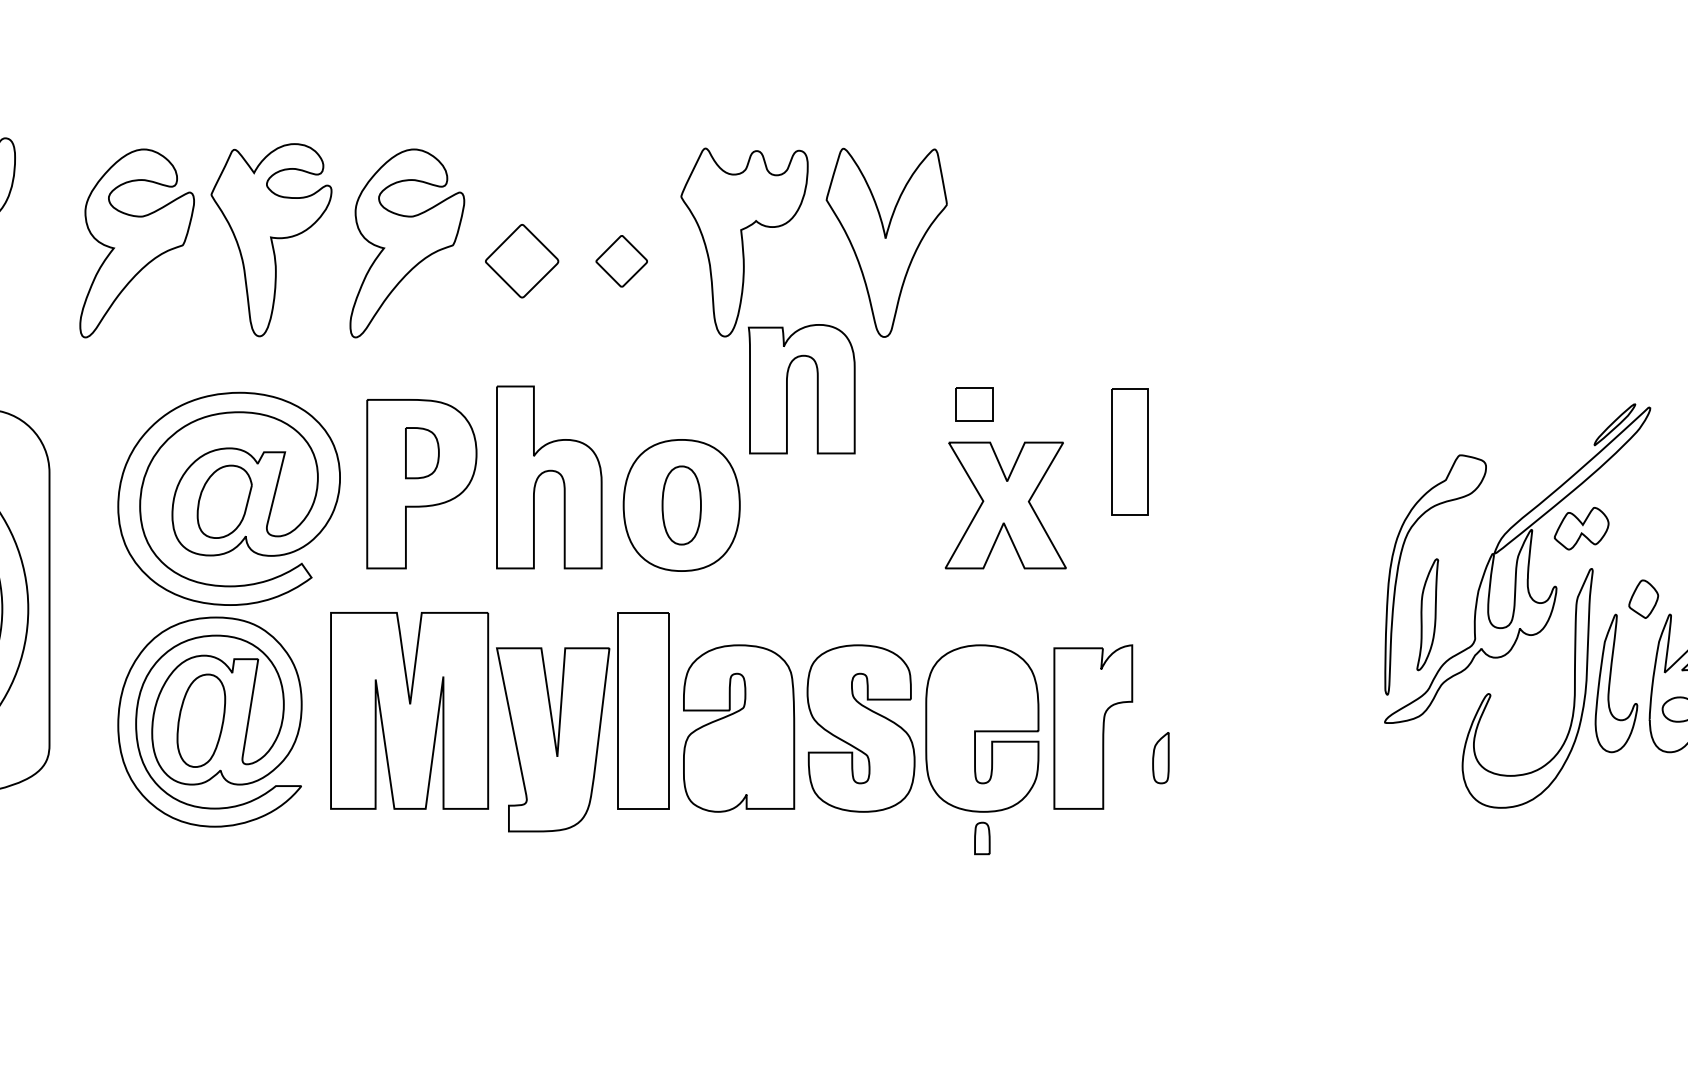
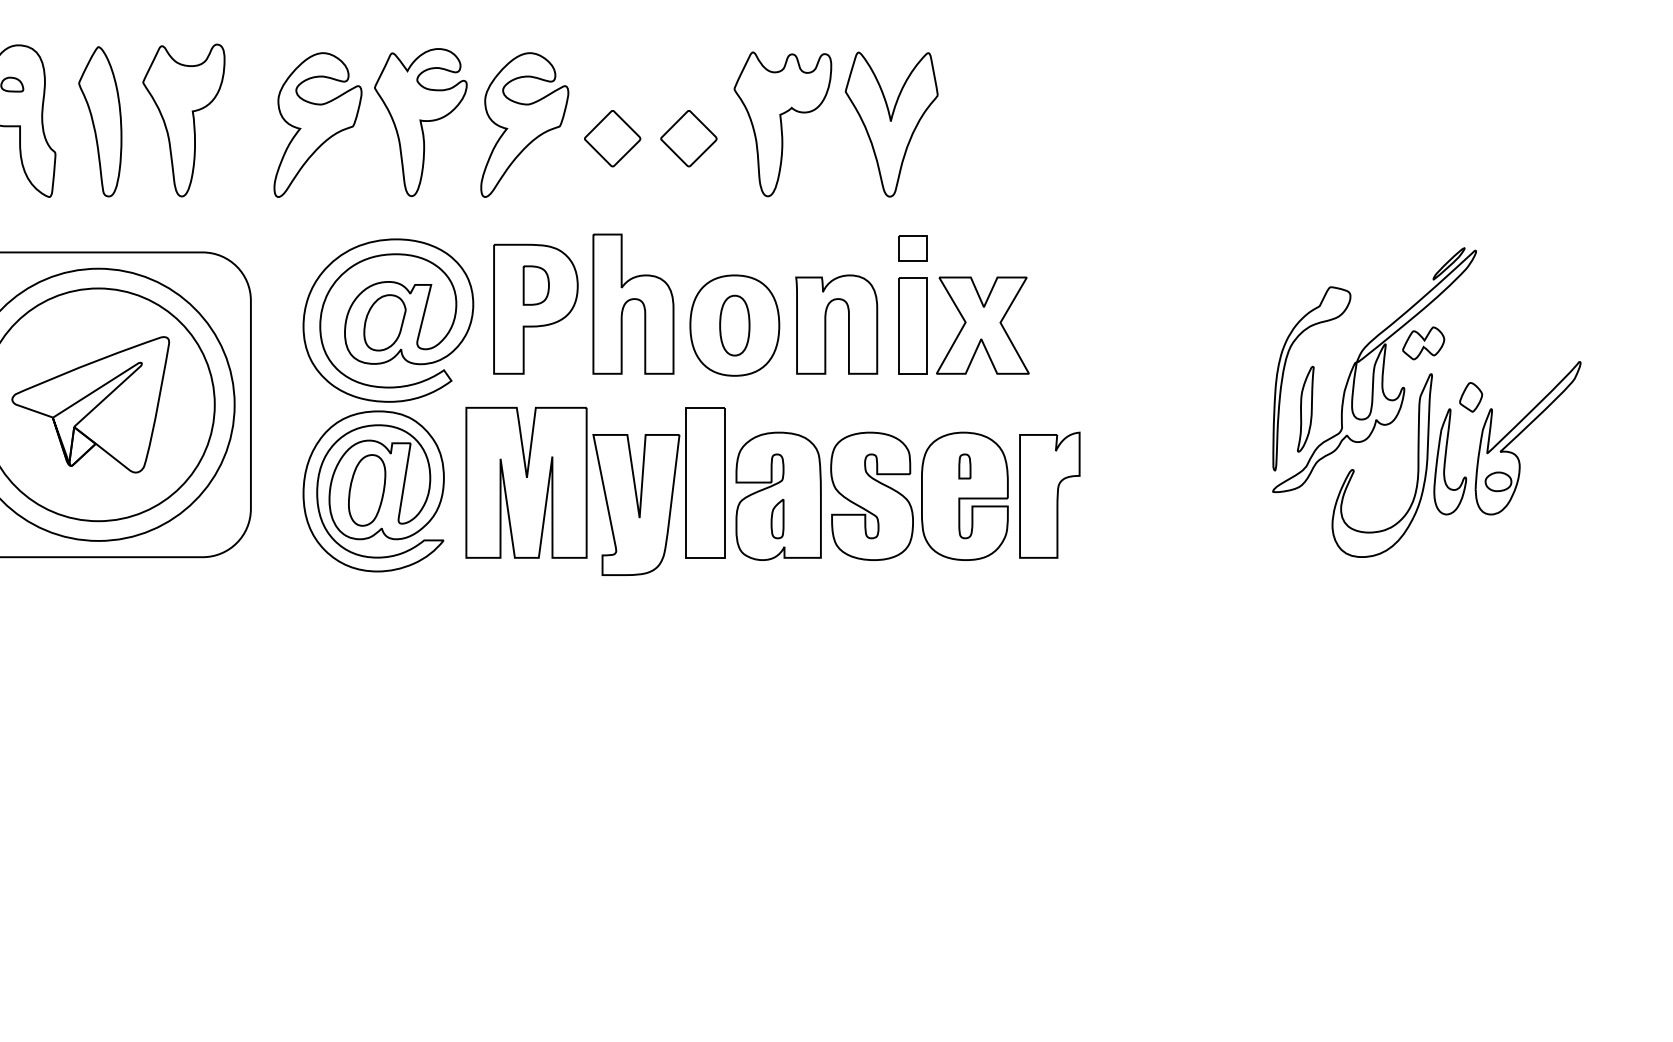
part: (621, 260) -> (688, 138), size x1.43
part: (788, 389) -> (826, 324), moved
part: (973, 404) -> (912, 248), moved
part: (1129, 451) -> (912, 325), moved
part: (1160, 758) -> (777, 519), moved
part: (981, 838) -> (964, 466), moved

